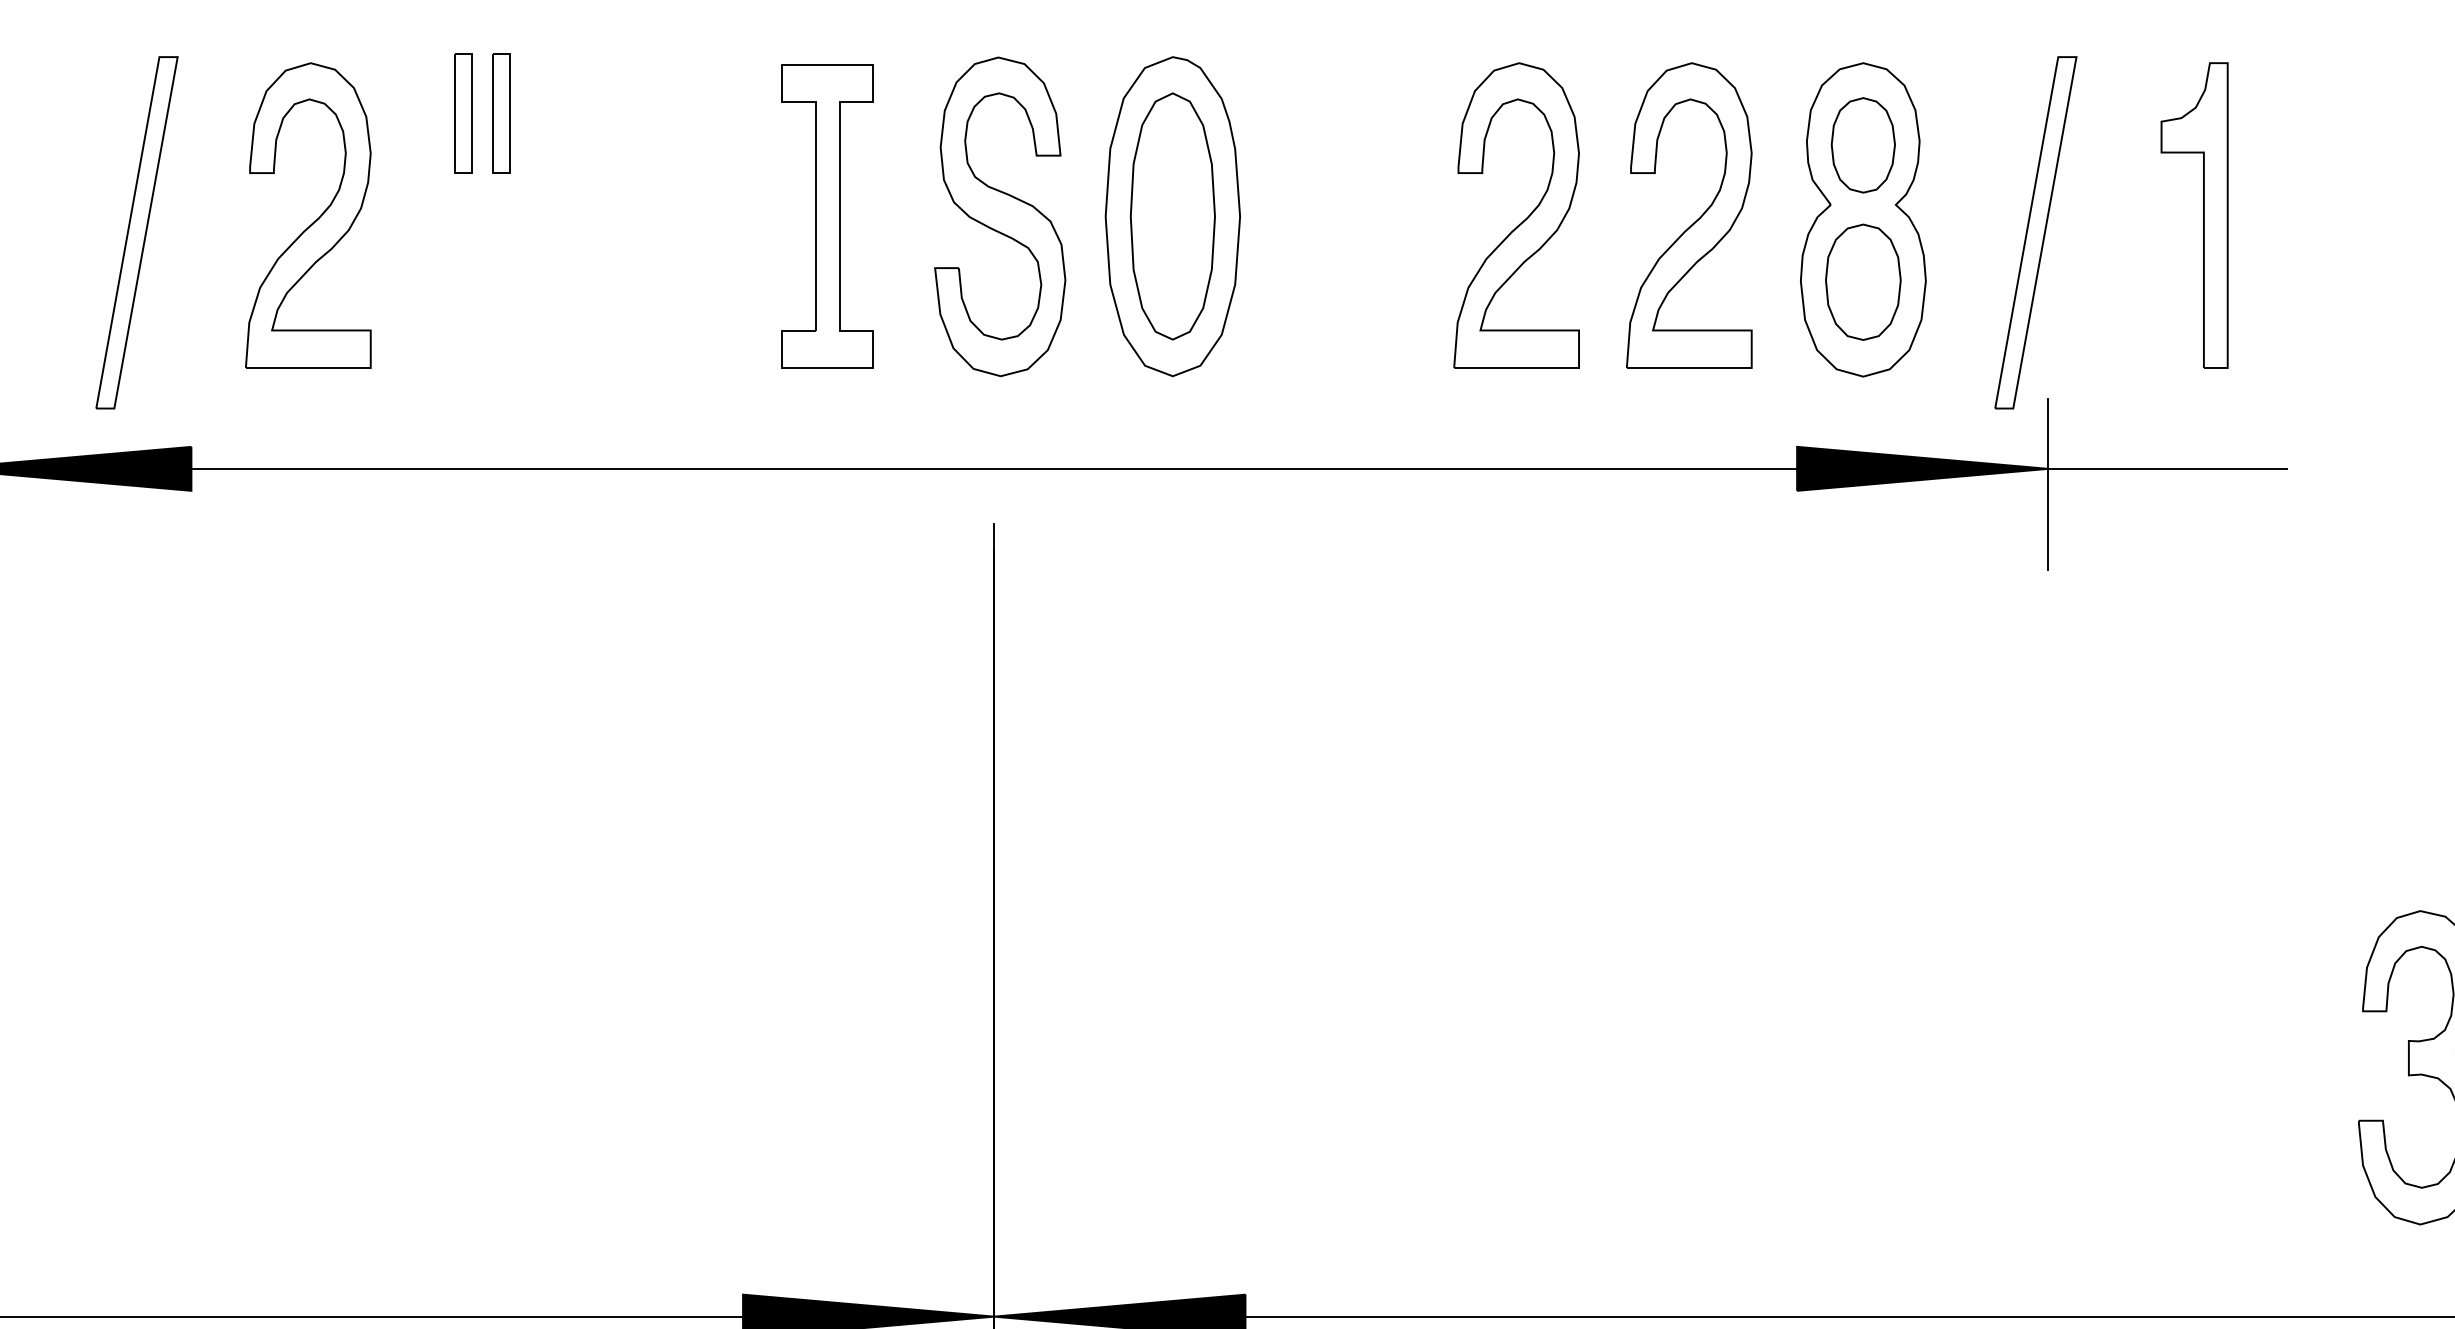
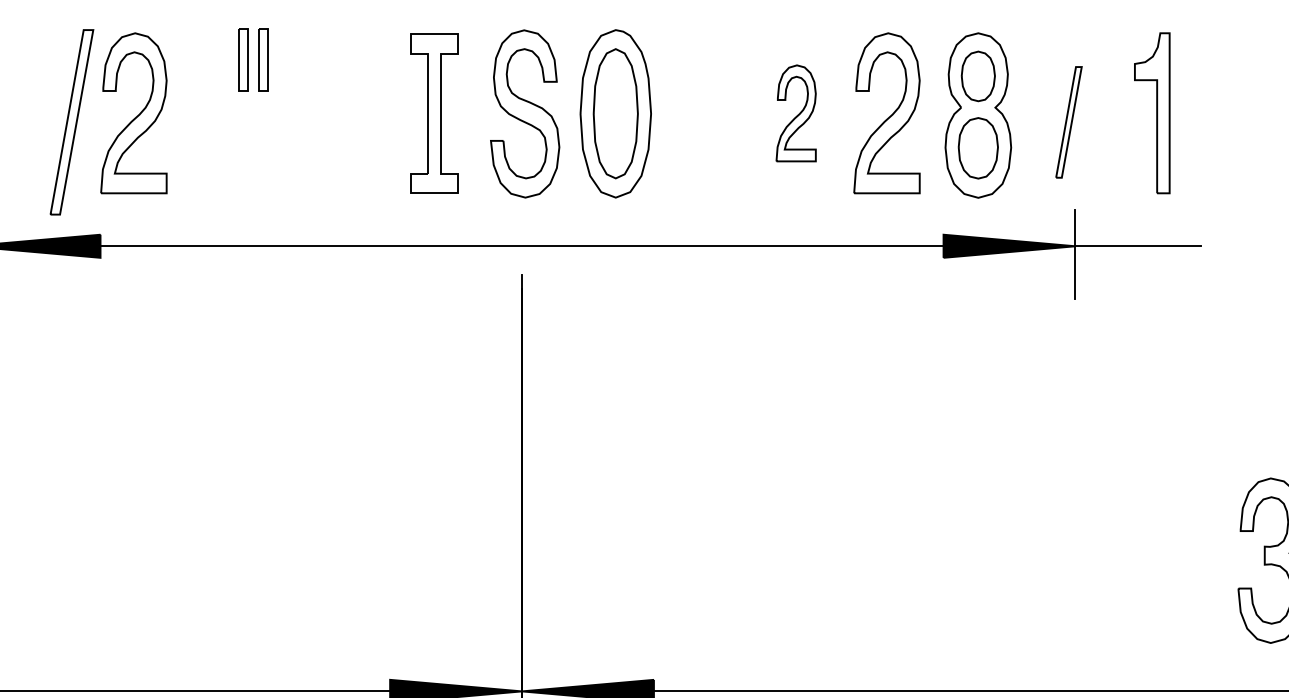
part: (307, 215) -> (133, 113), moved
part: (1515, 215) -> (795, 113), size x0.6
part: (2035, 233) -> (1068, 122), size x0.6

